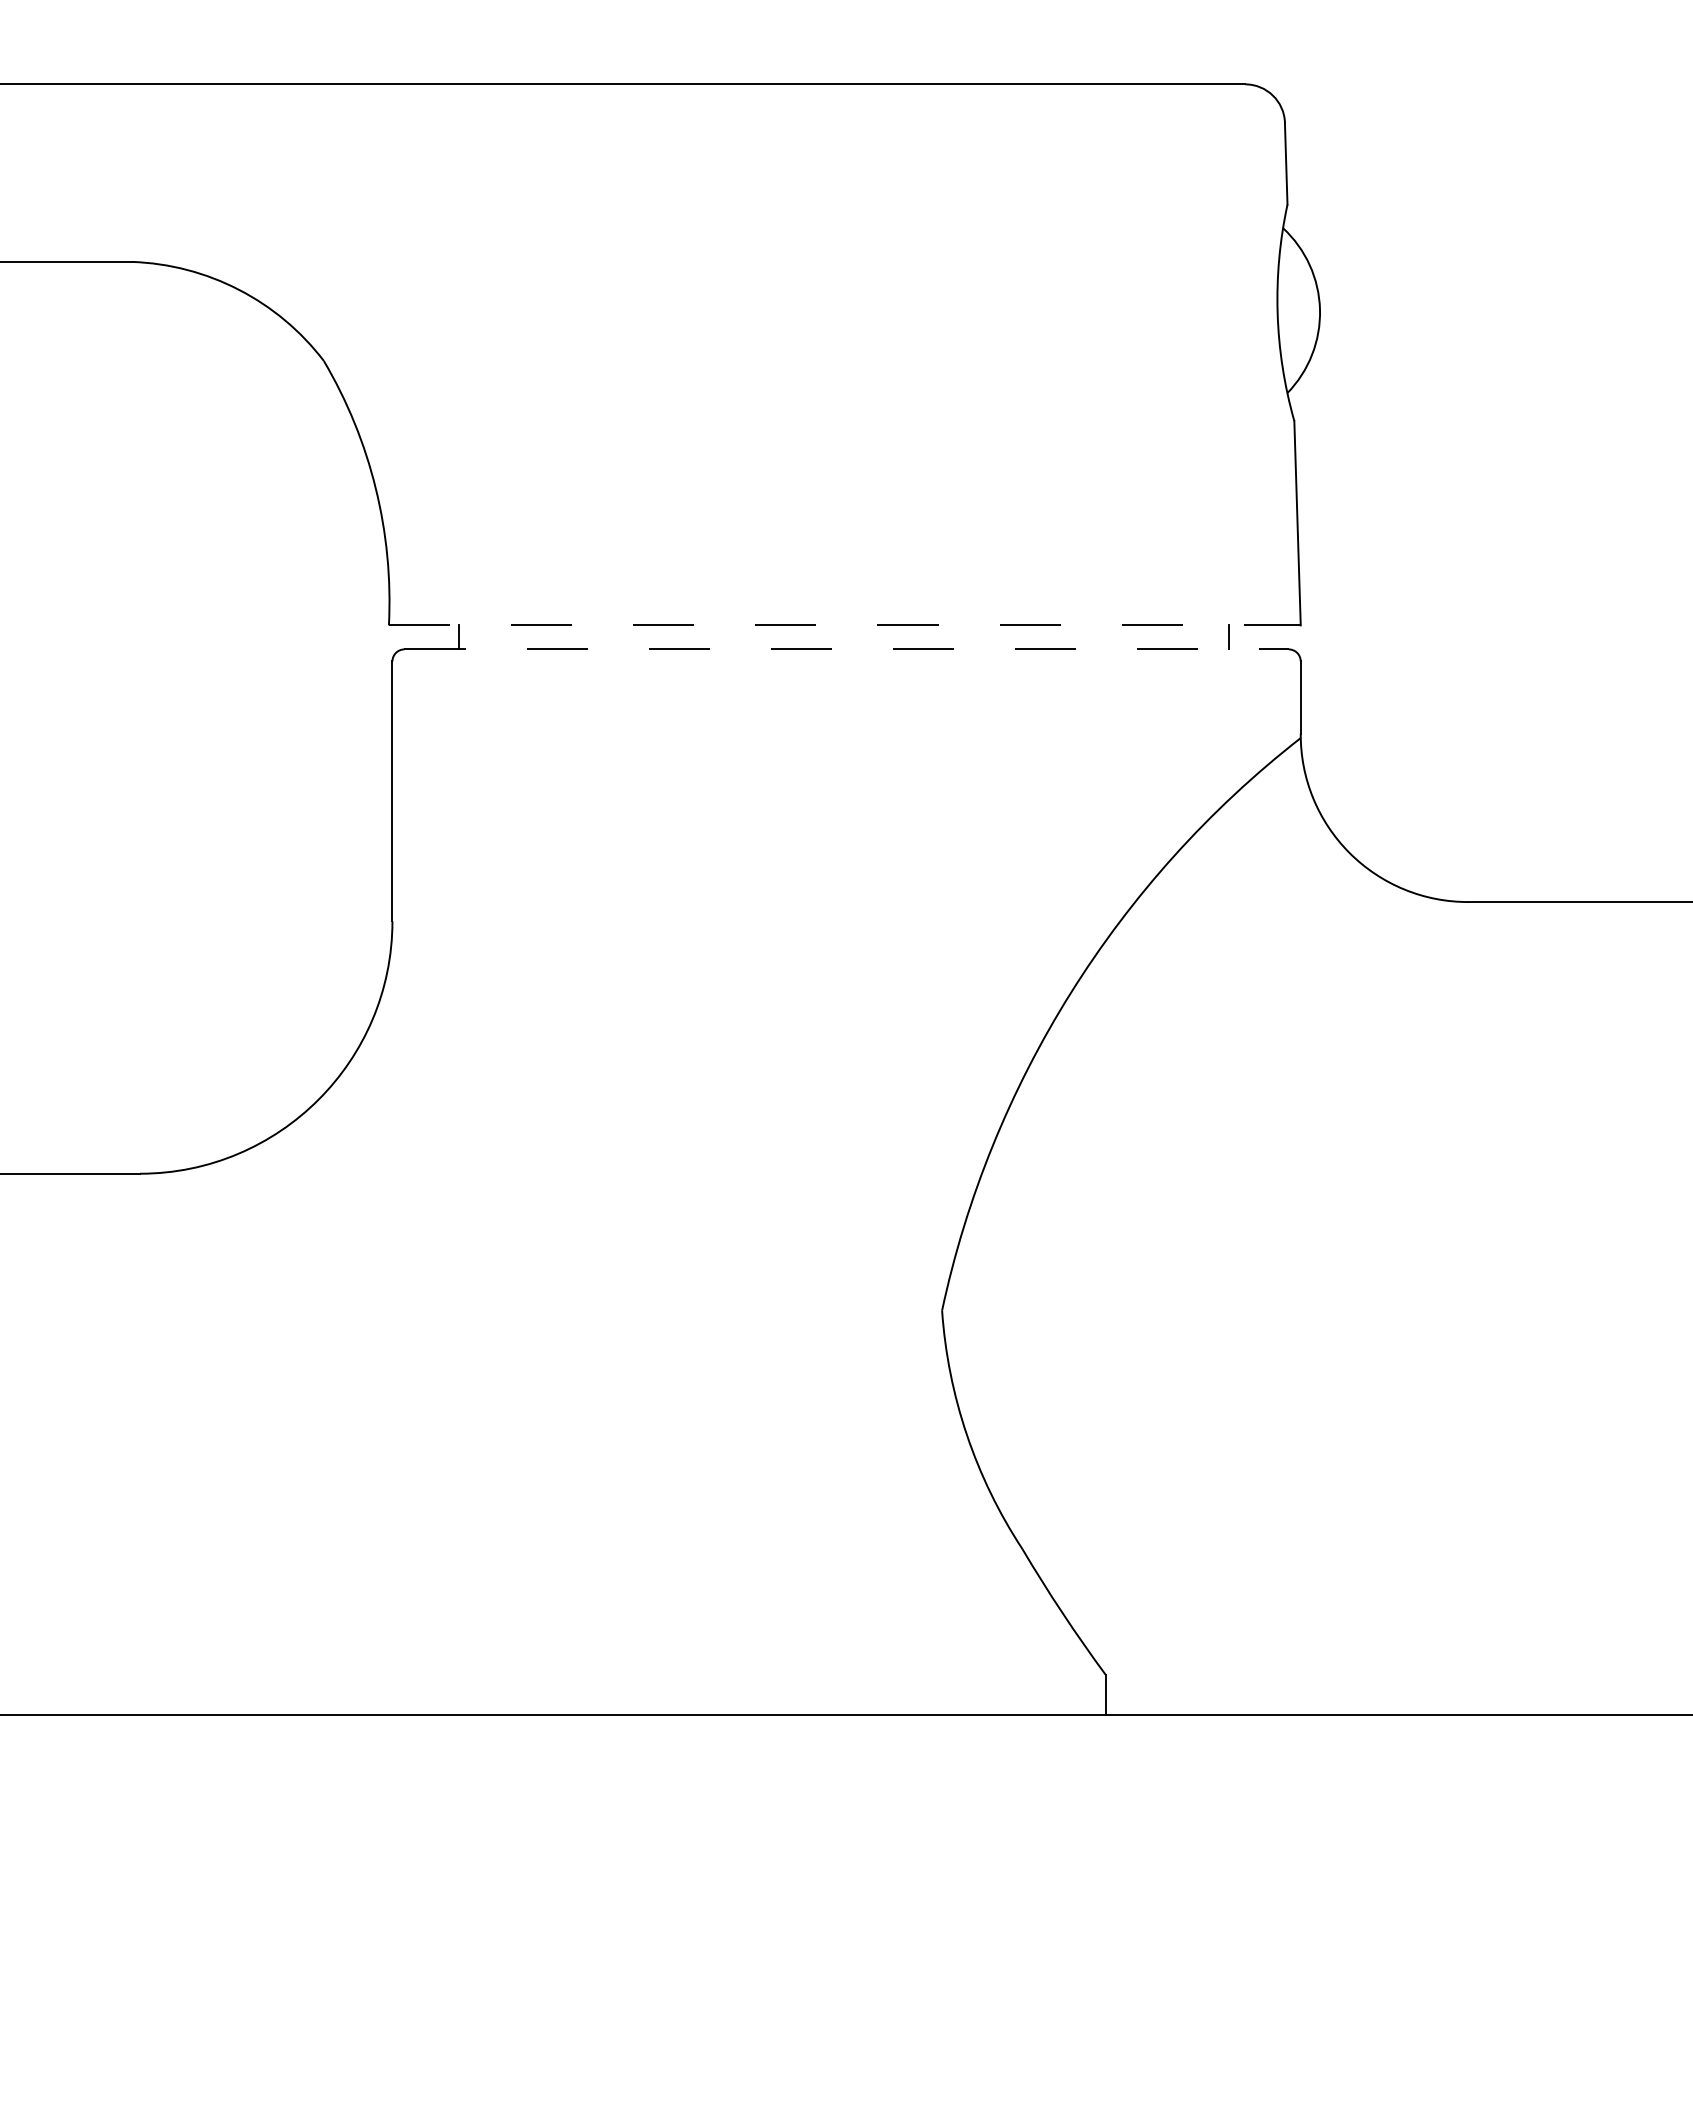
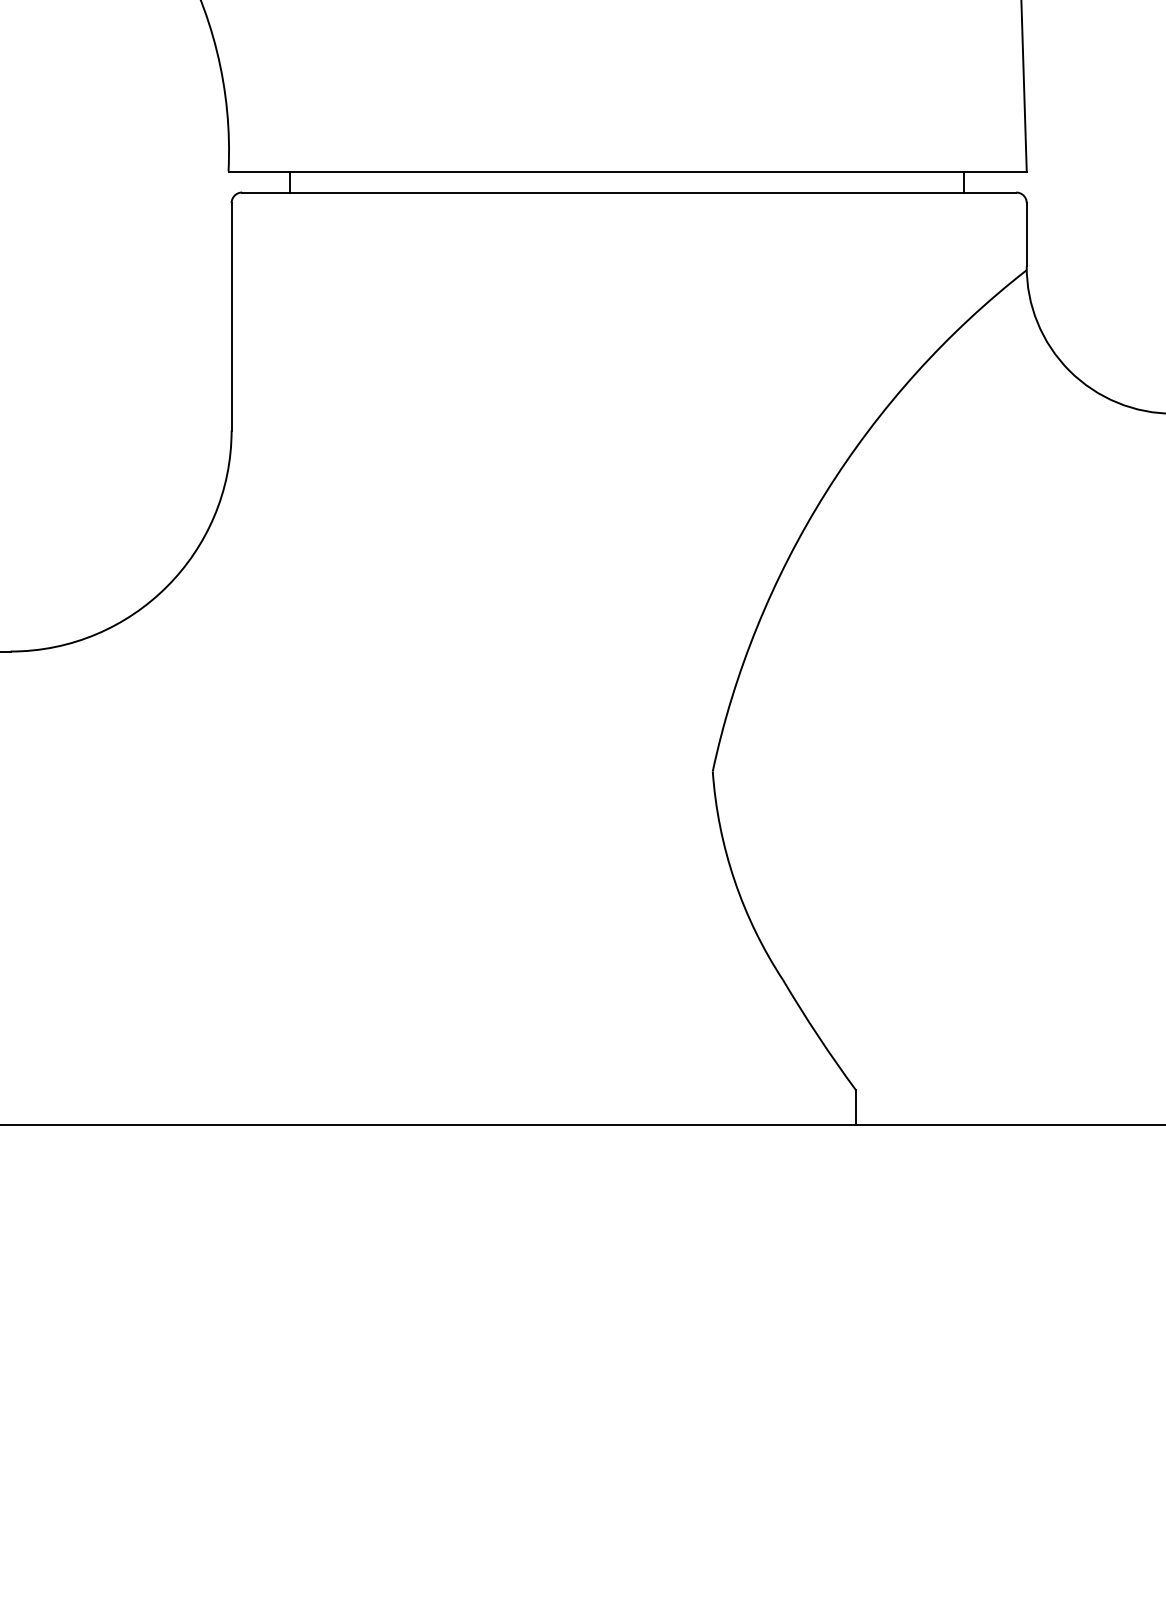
line: (844, 625) -> (627, 171), dashed -> solid
line: (847, 649) -> (629, 192), dashed -> solid

